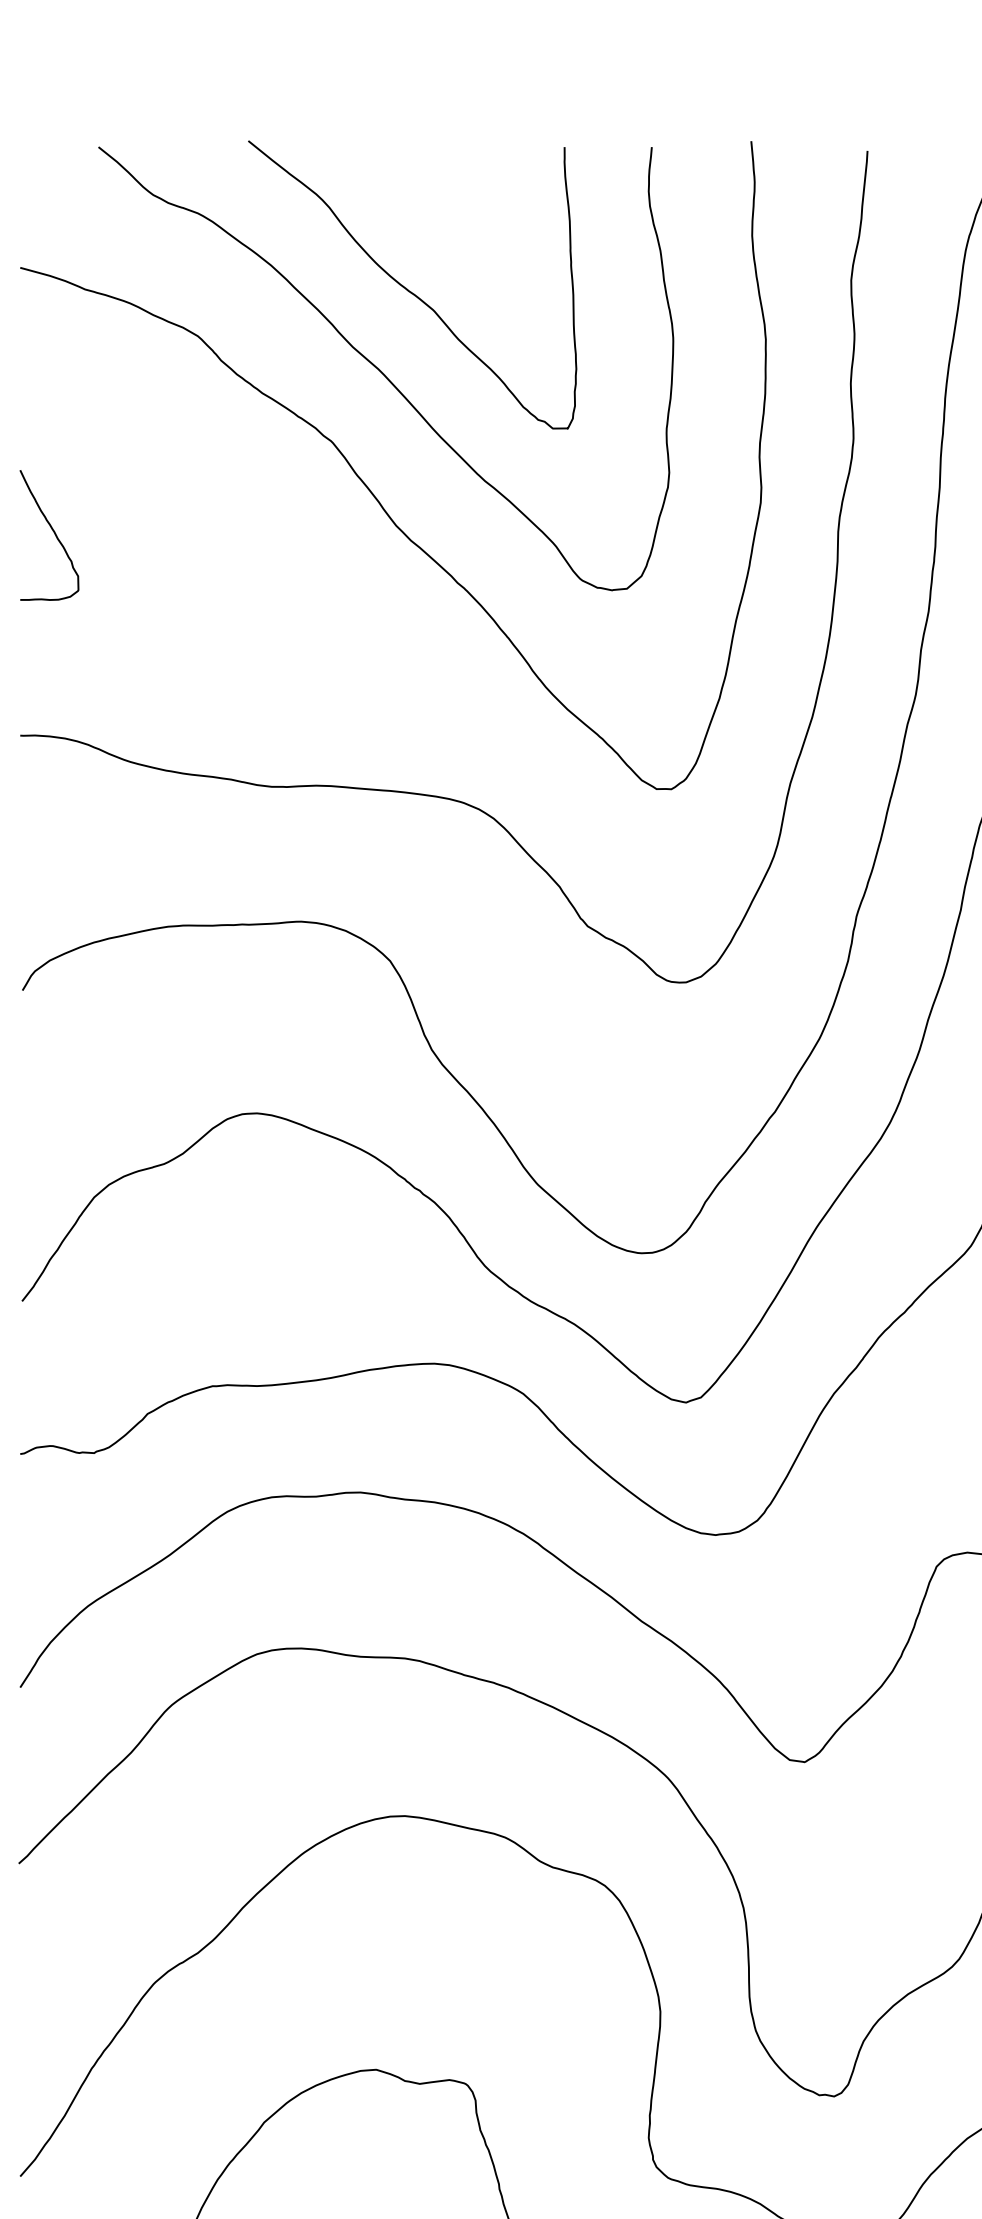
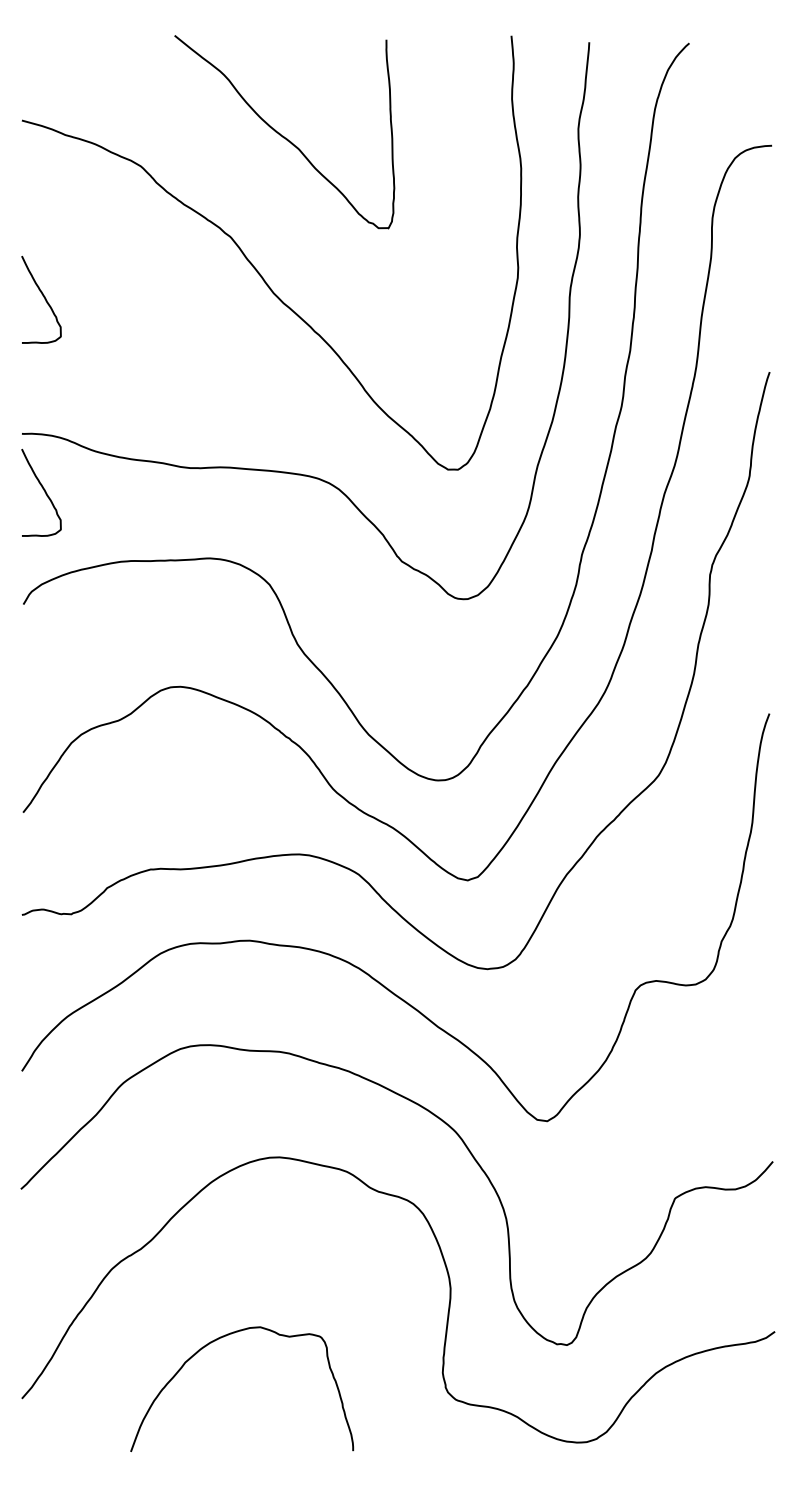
curve: (383, 372) -> (265, 190), removed
curve: (52, 820) -> (43, 490), added

